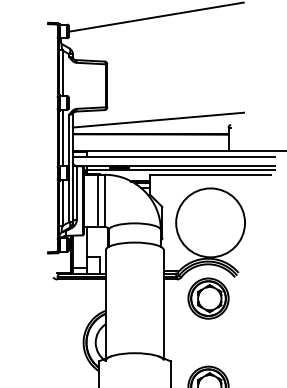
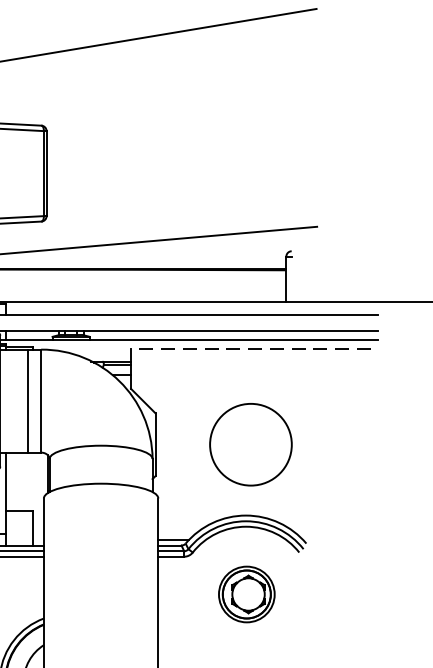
line: (210, 174) -> (250, 349), solid -> dashed
circle: (210, 222) -> (250, 443), size x0.6
part: (208, 298) -> (246, 594), size x0.7

